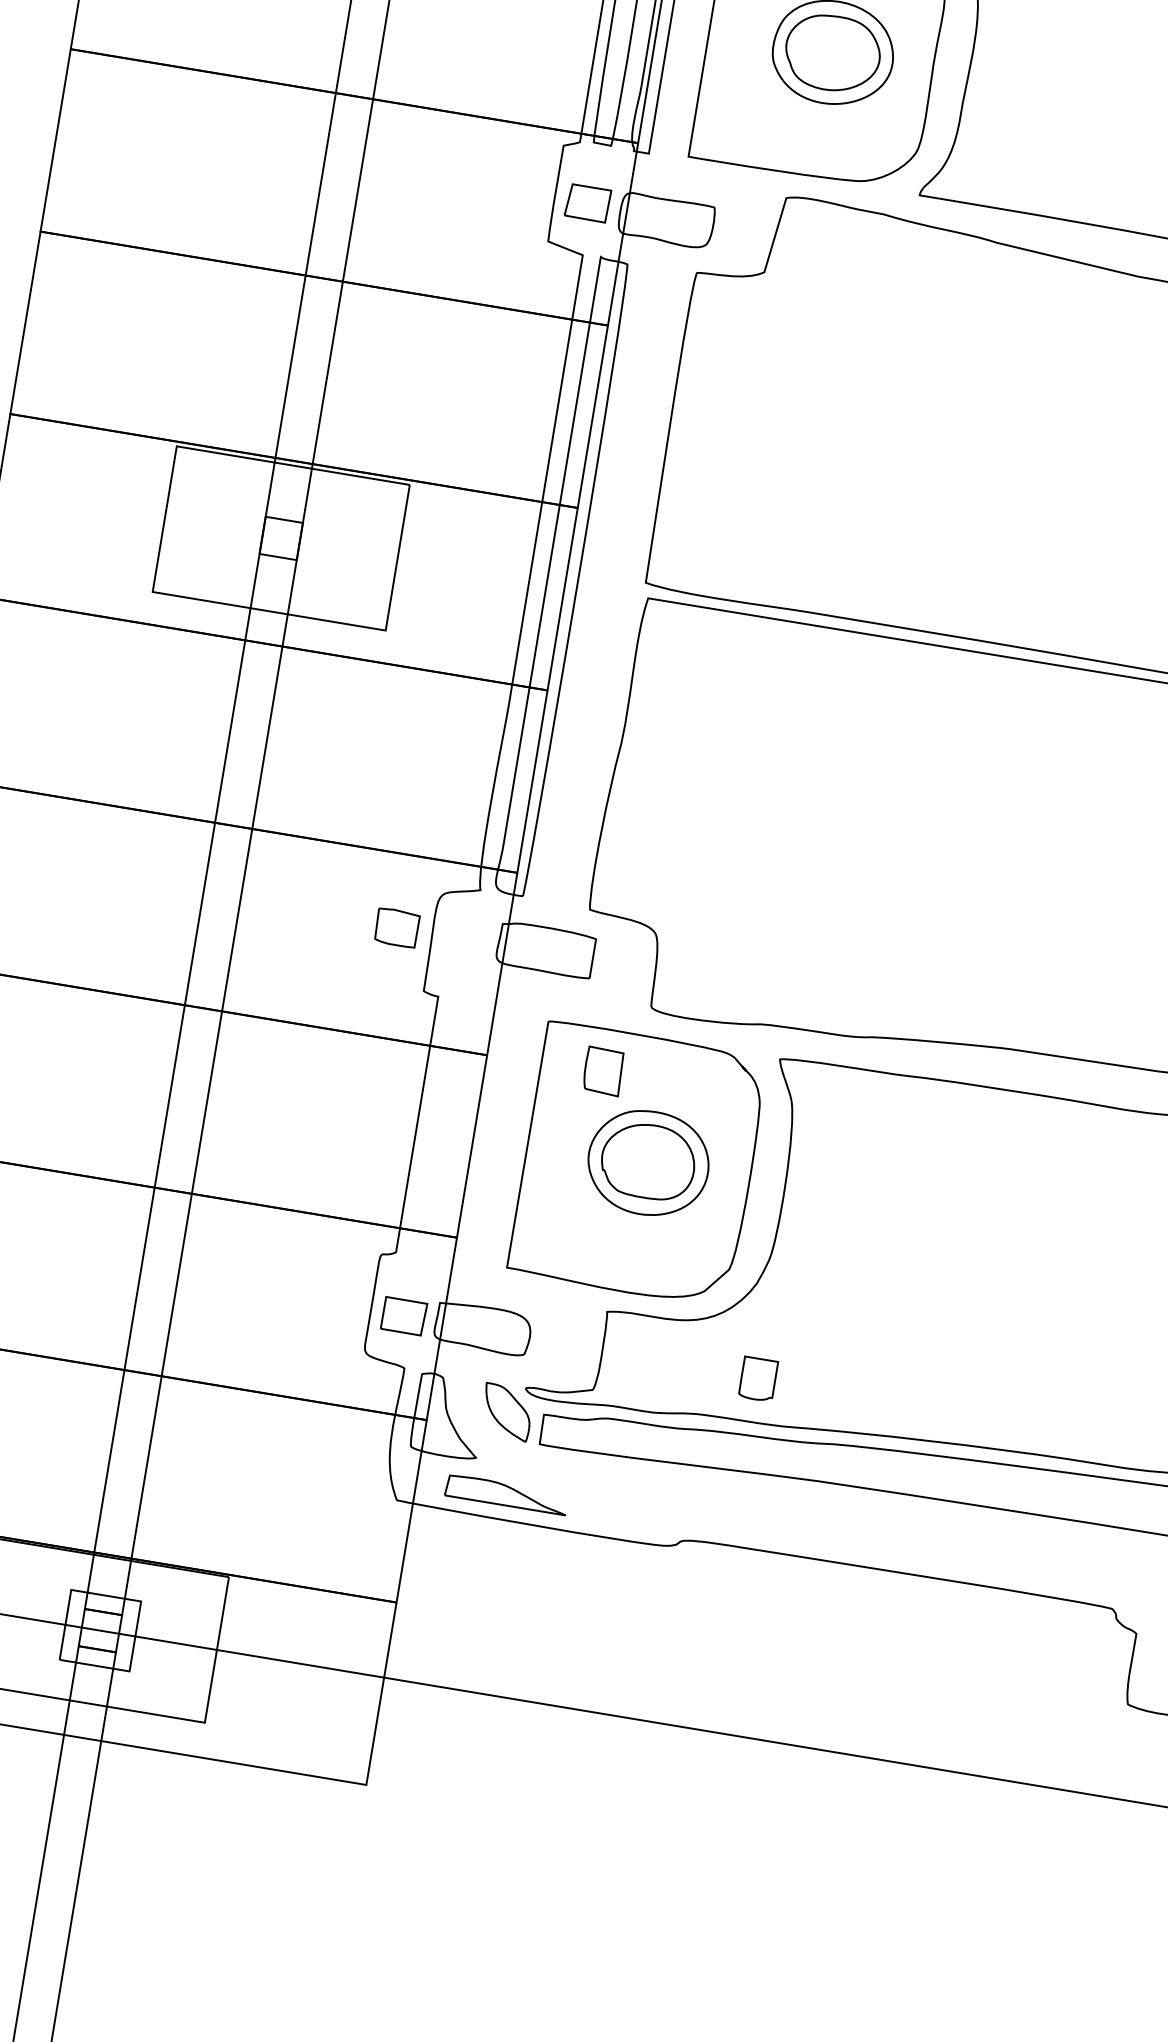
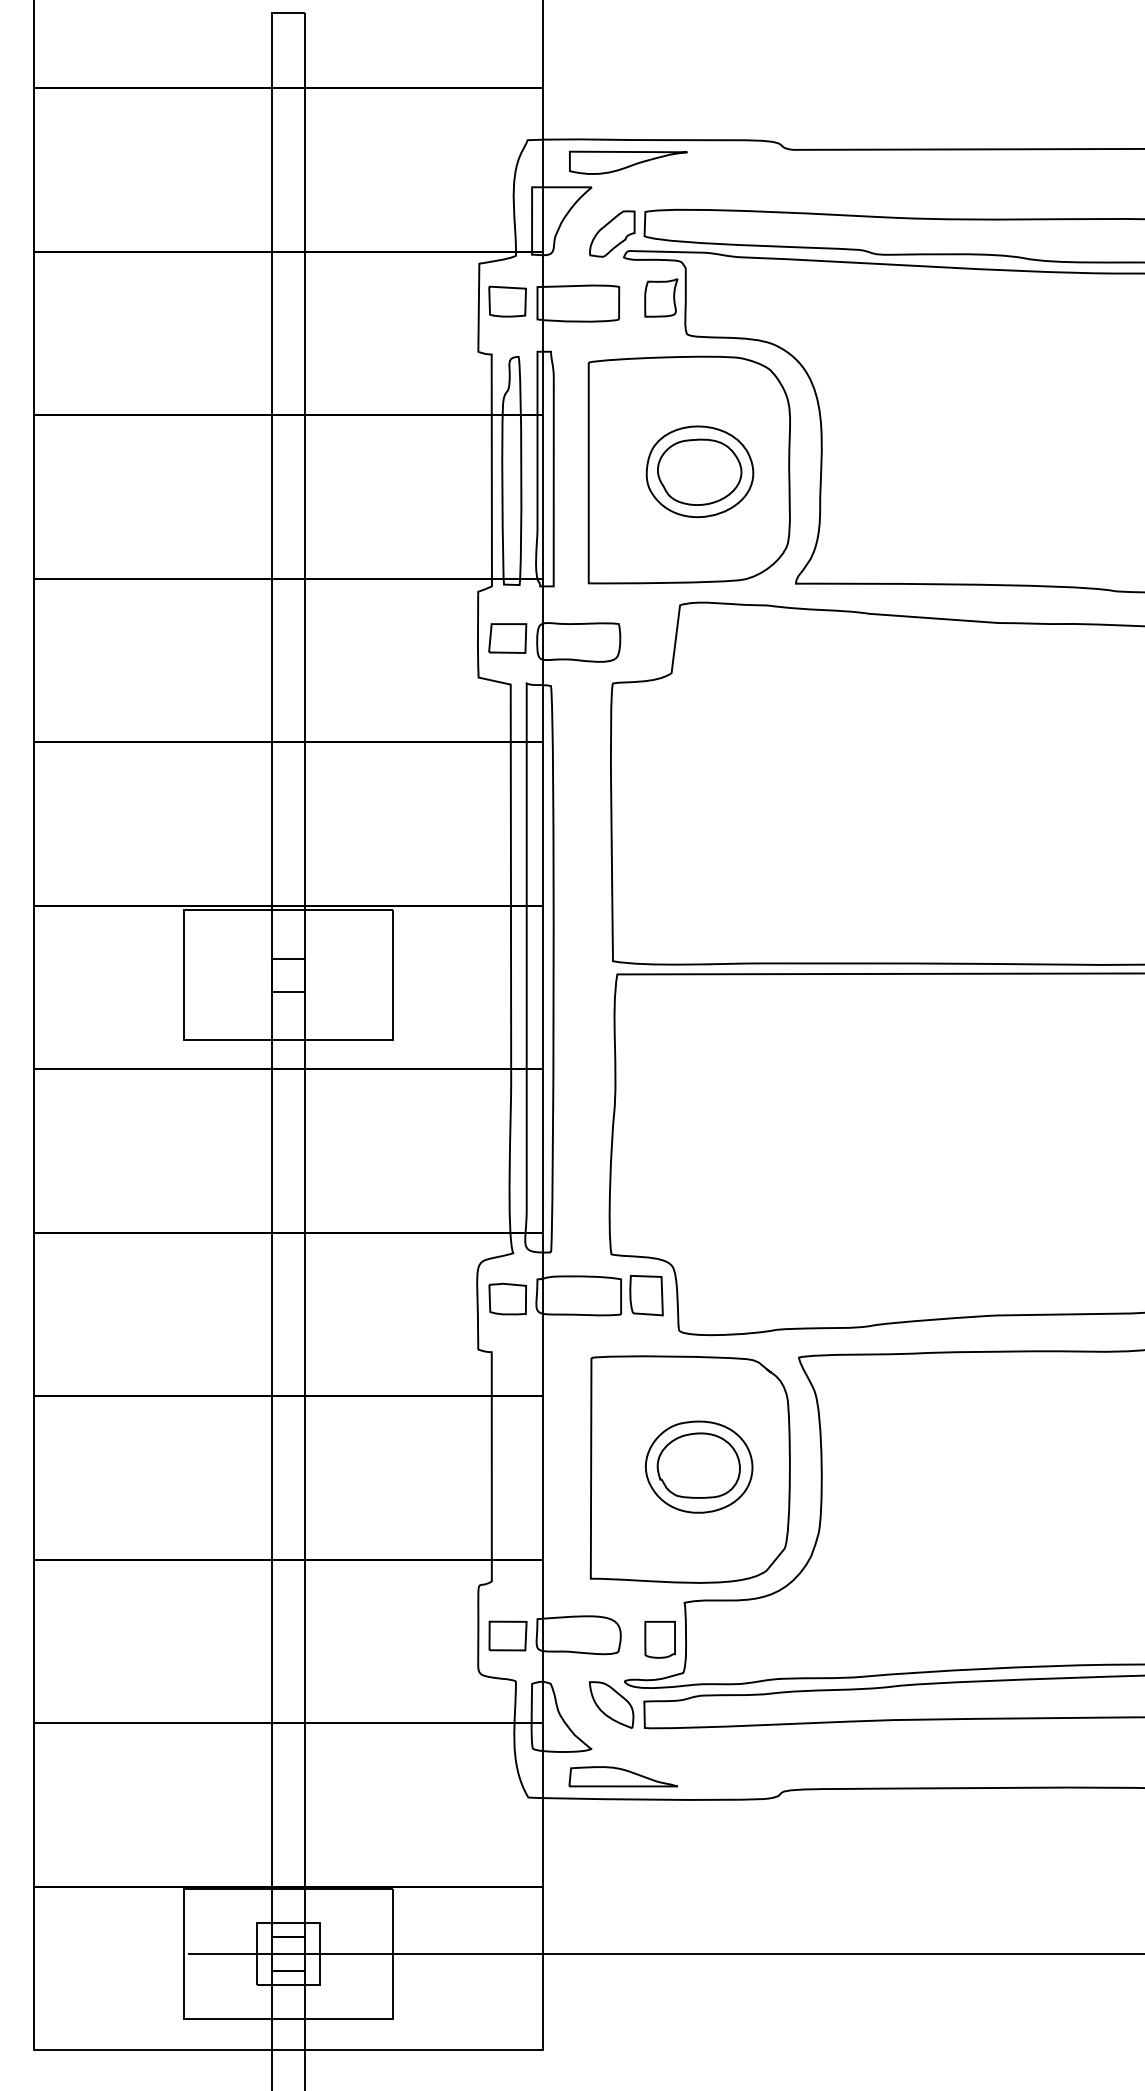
part: (396, 927) -> (507, 1298), moved
part: (603, 1071) -> (646, 1295), moved
part: (757, 1378) -> (659, 1639), moved

